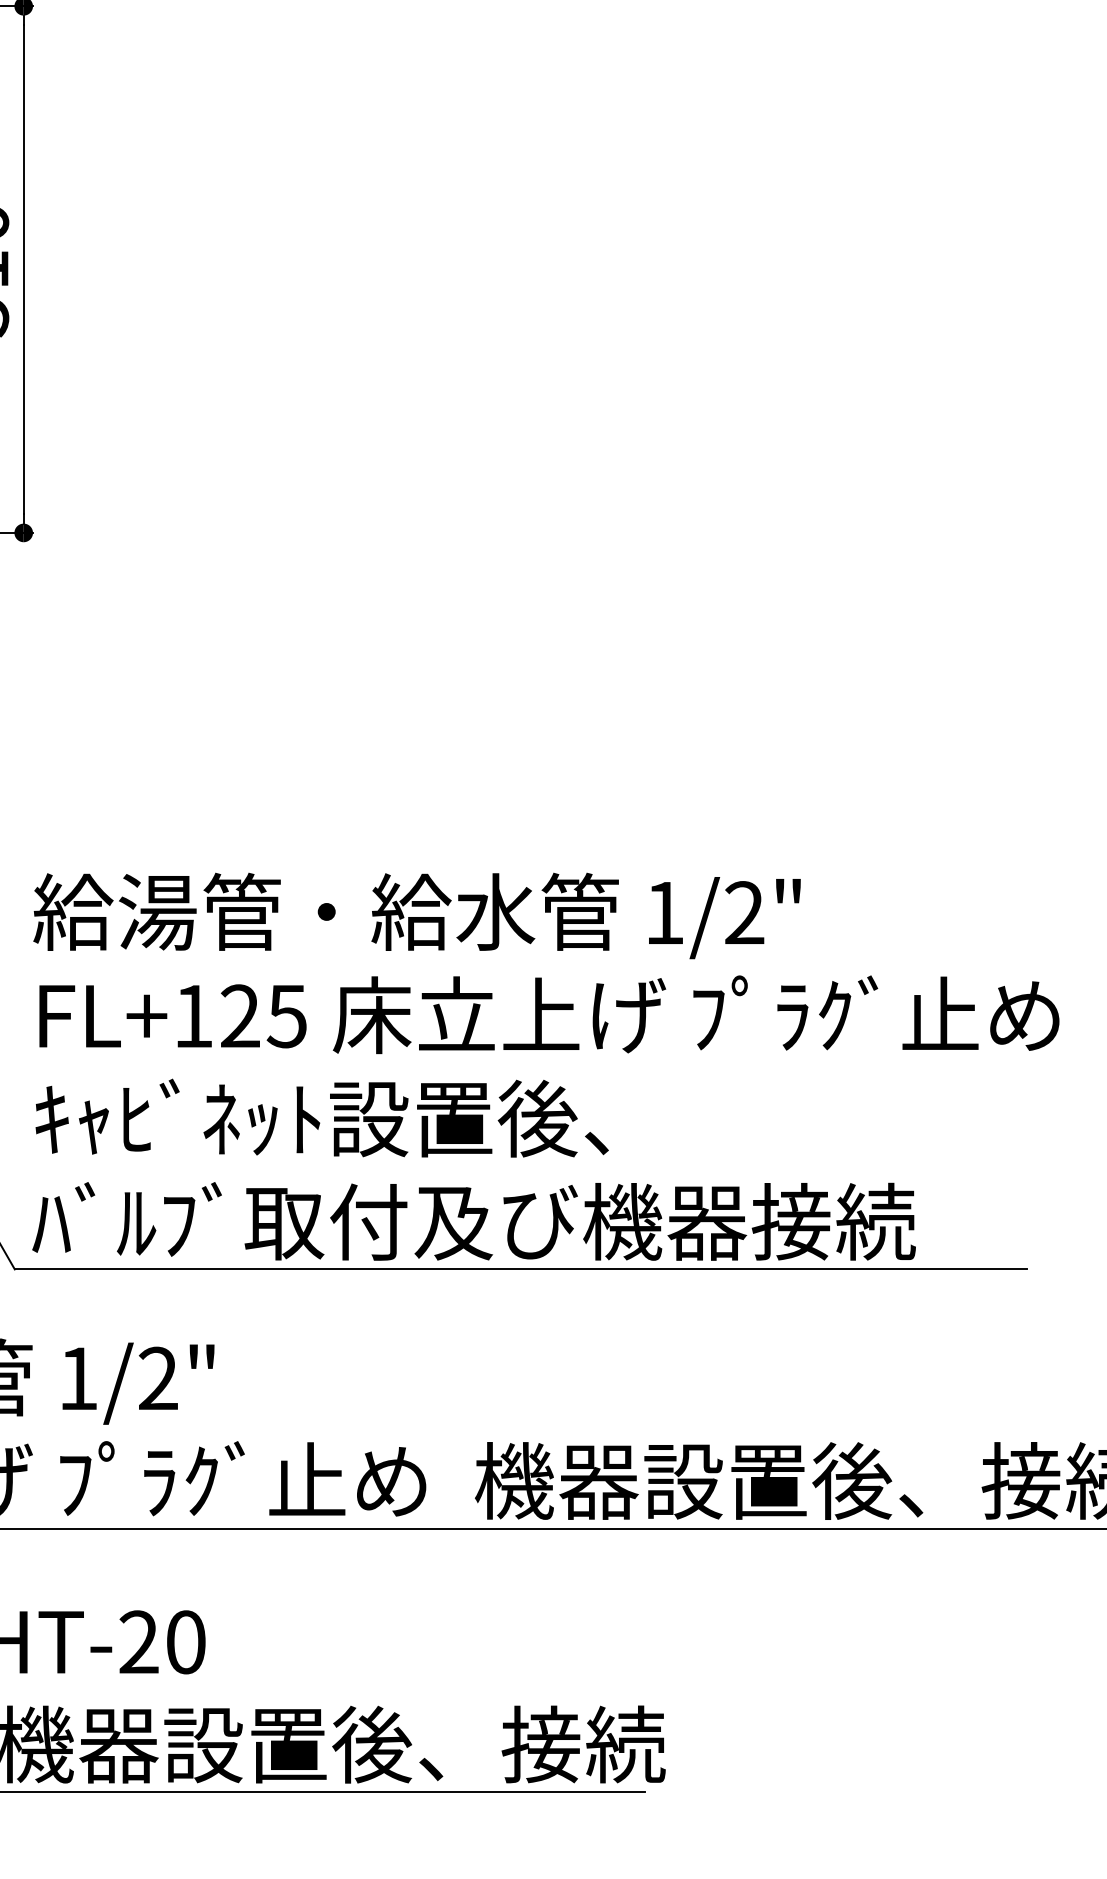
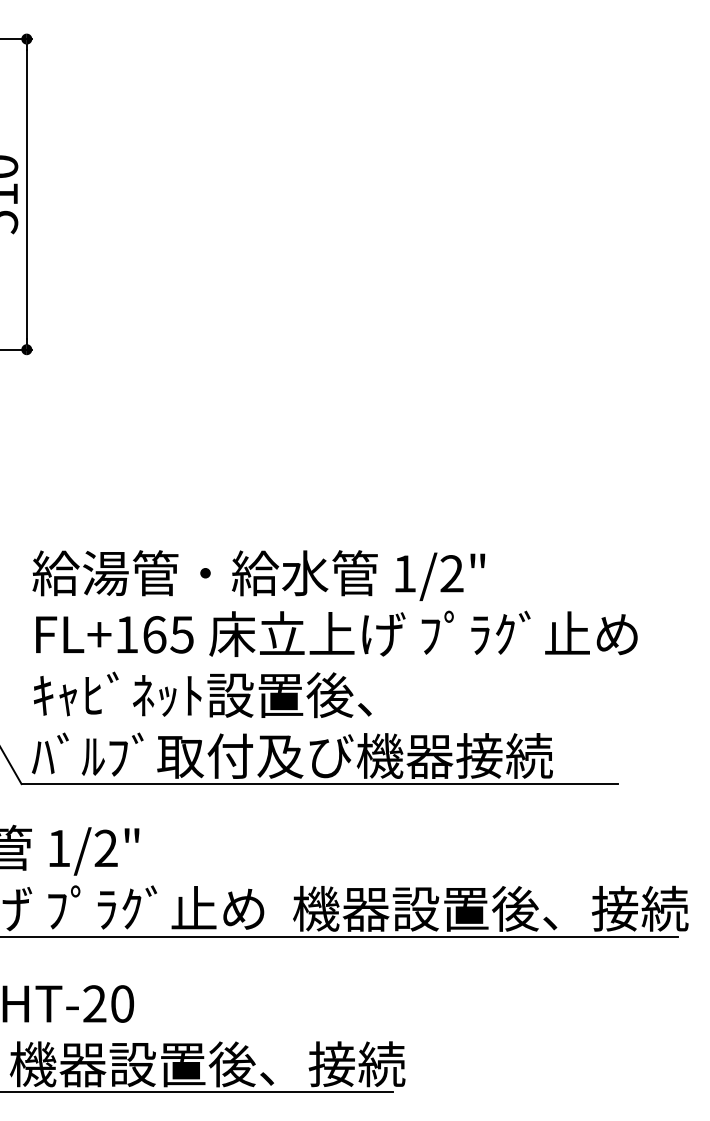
text: (240, 1015) -> (154, 634), FL+125 -> FL+165

